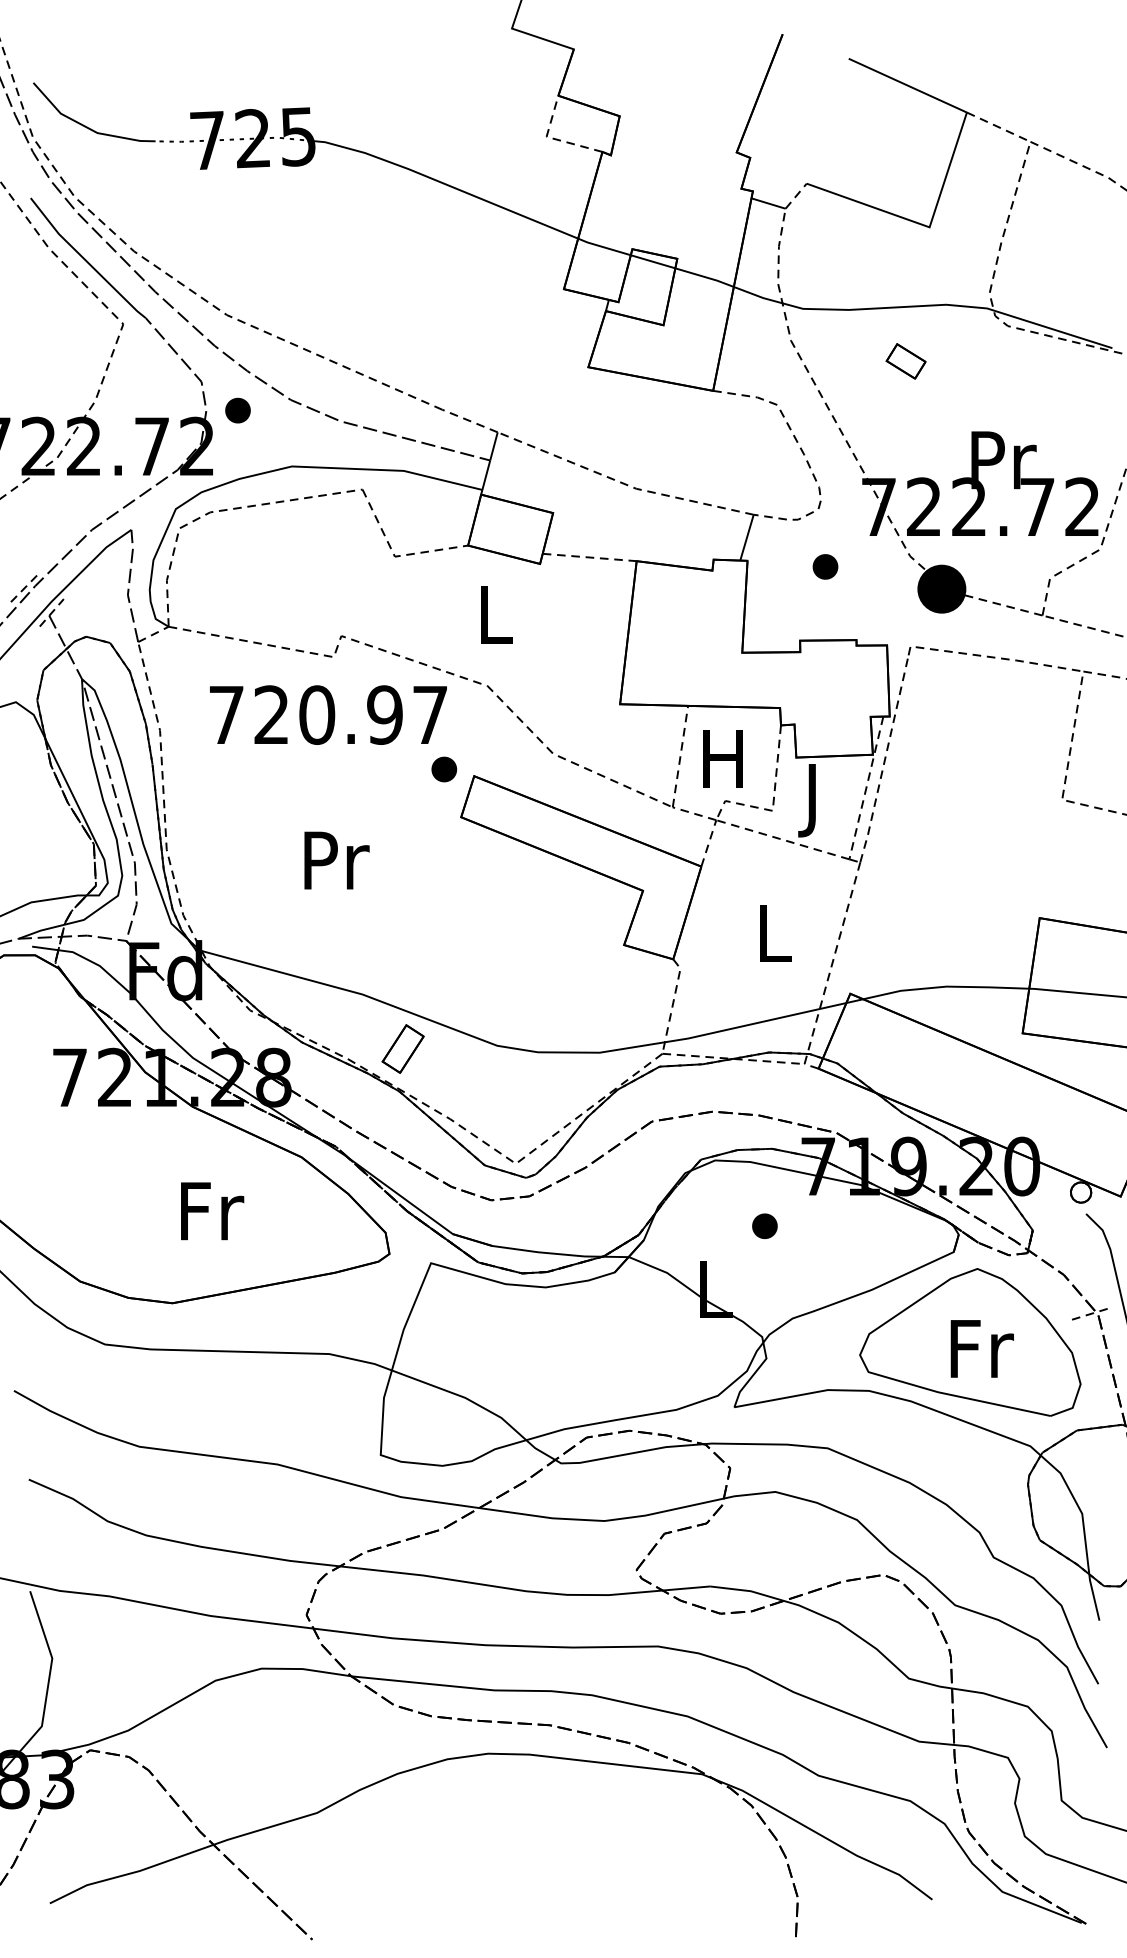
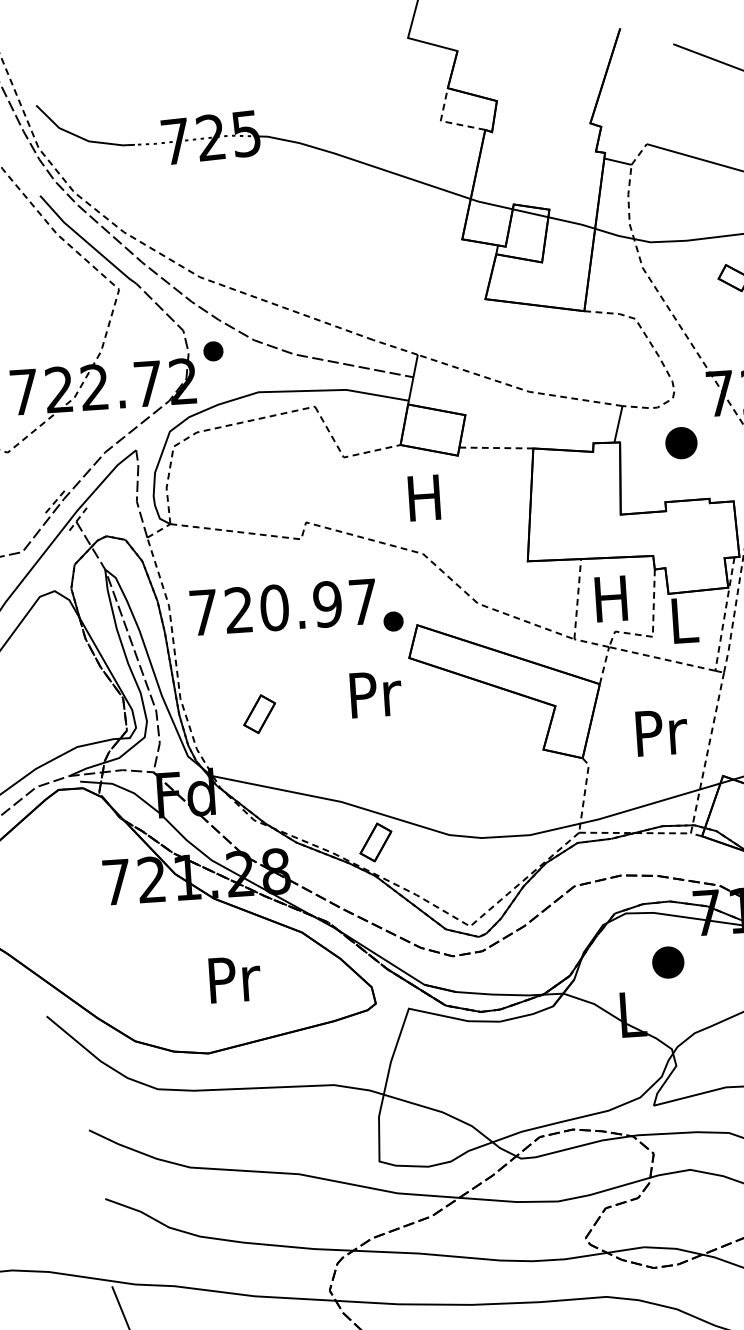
part: (825, 566) -> (681, 442), size x1.6
text: (493, 614) -> (424, 497), L -> H
text: (328, 714) -> (283, 606), moved
text: (814, 800) -> (684, 626), J -> L
text: (336, 860) -> (375, 694), moved
part: (265, 875) -> (259, 713), added
text: (775, 933) -> (661, 732), L -> Pr
text: (212, 1211) -> (235, 979), Fr -> Pr
part: (764, 1225) -> (667, 961), size x1.6

